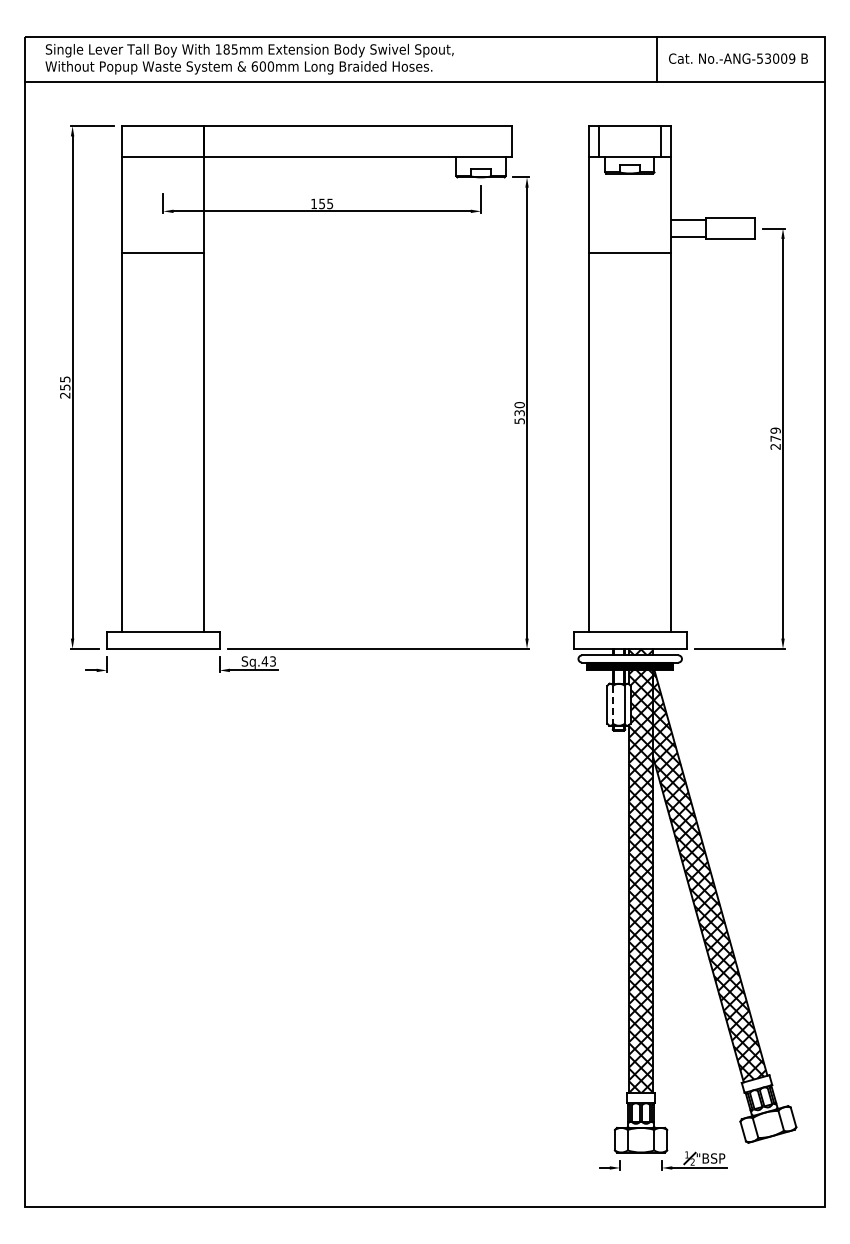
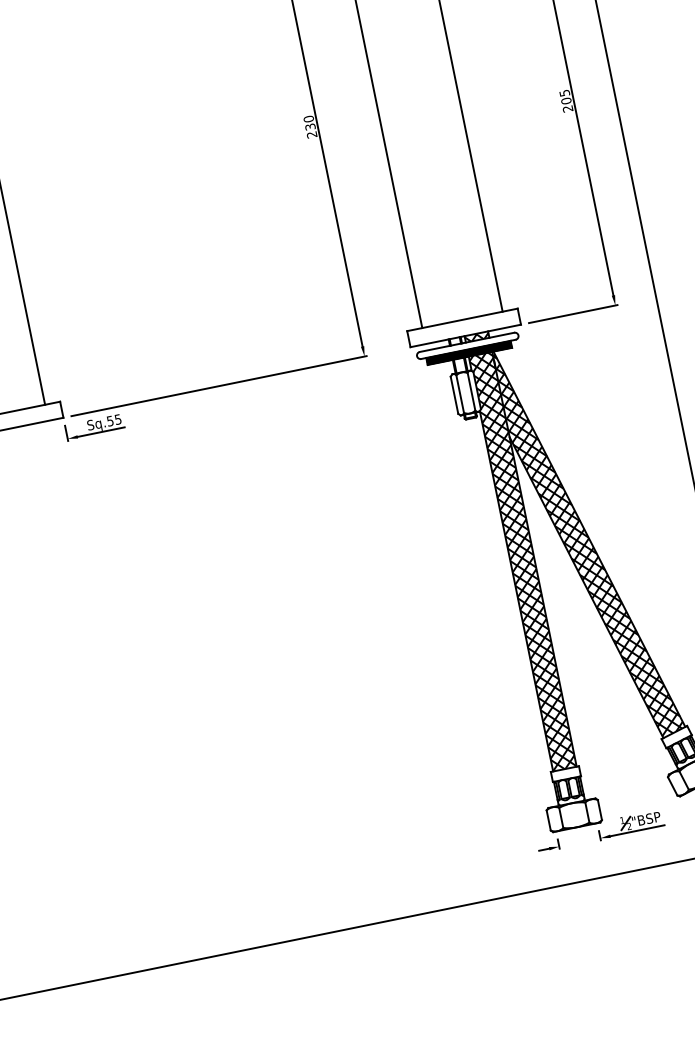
text: (519, 421) -> (311, 135), 530 -> 230
text: (775, 434) -> (565, 96), 279 -> 205
text: (268, 661) -> (113, 420), Sq.43 -> Sq.55
line: (613, 704) -> (460, 393), dashed -> solid

